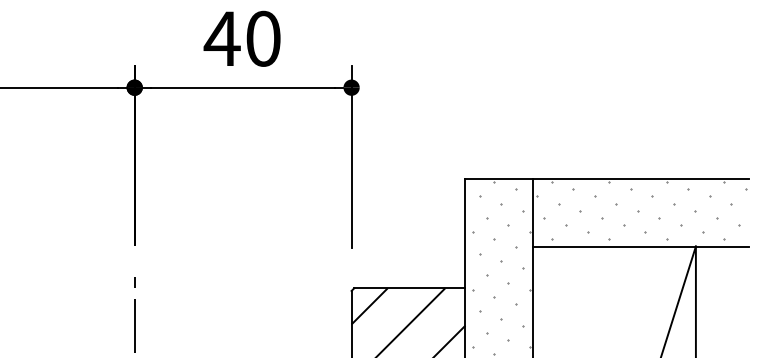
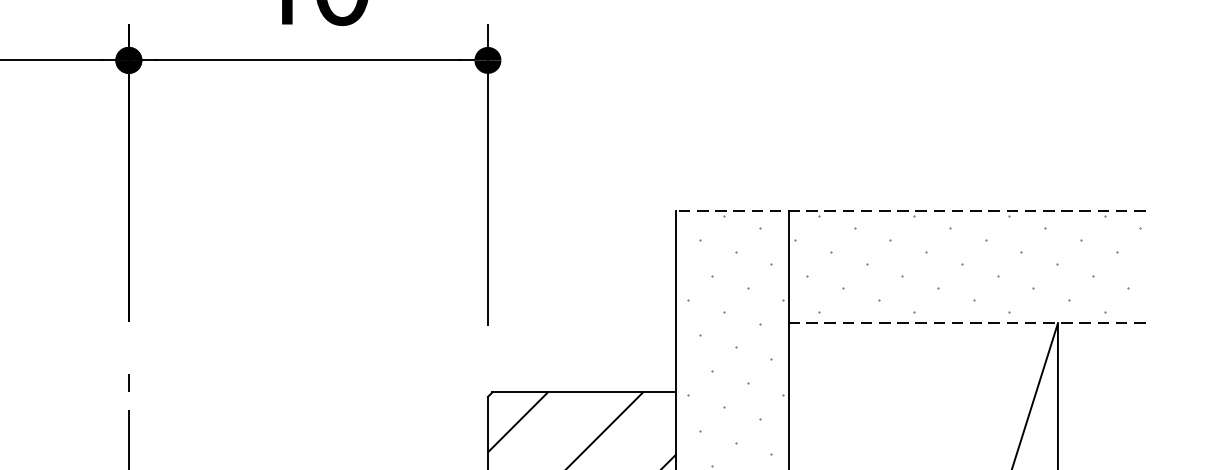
line: (607, 178) -> (911, 210), solid -> dashed
line: (641, 246) -> (967, 323), solid -> dashed

